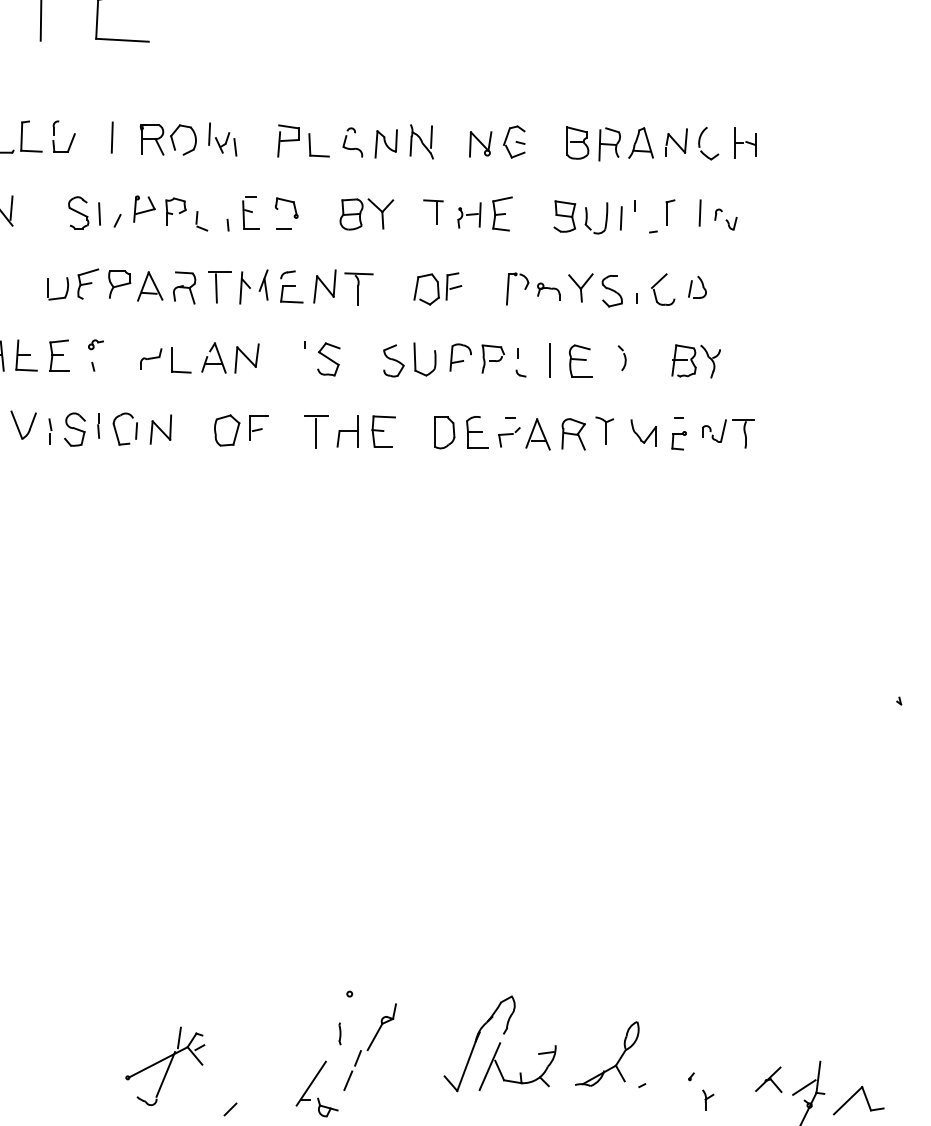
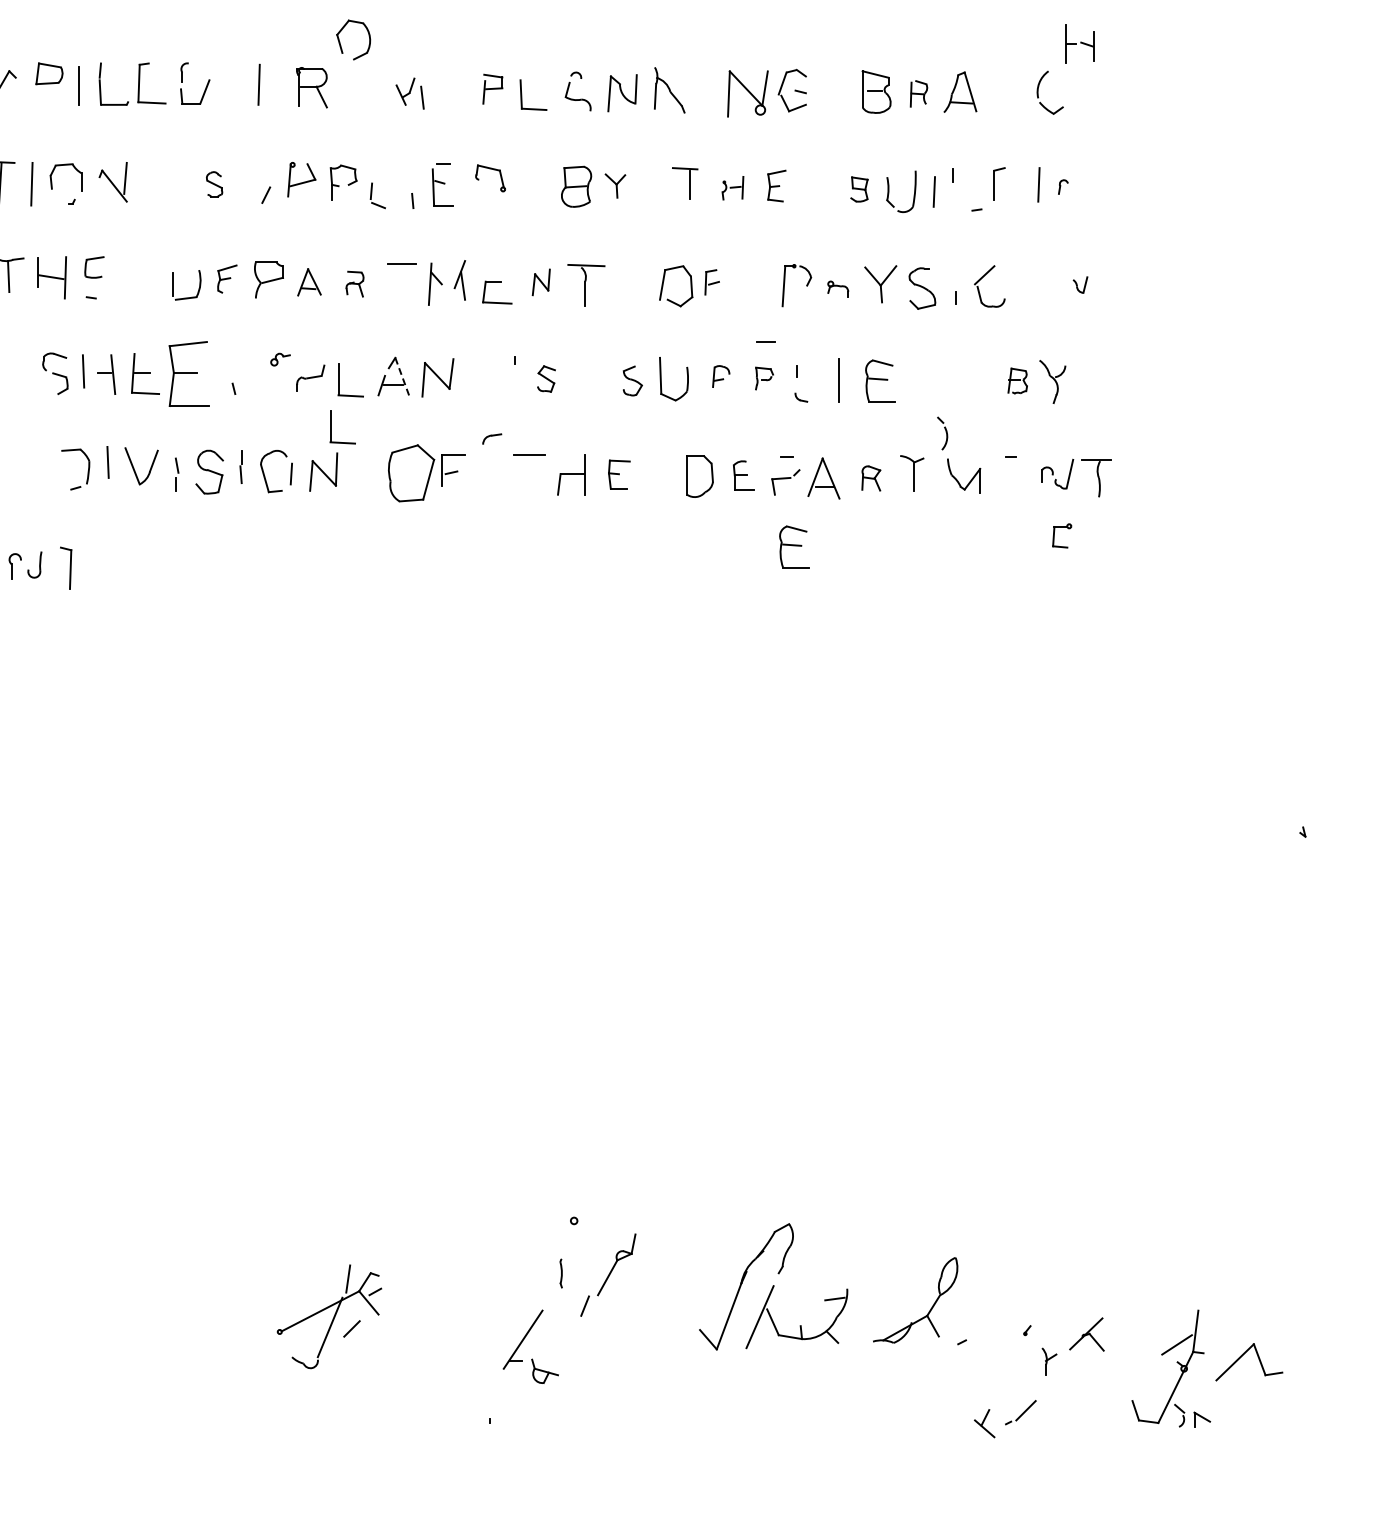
line: (209, 134) -> (387, 80), removed
line: (431, 136) -> (682, 83), removed
part: (288, 140) -> (492, 88), size x0.7
part: (173, 141) -> (340, 41), moved
part: (676, 142) -> (1007, 91), removed
part: (745, 142) -> (1079, 43), moved
part: (480, 144) -> (747, 93), size x1.4
part: (609, 144) -> (918, 93), size x0.6
part: (78, 212) -> (214, 184), size x0.6
line: (99, 213) -> (242, 185), removed
part: (380, 213) -> (615, 185), size x0.6
part: (502, 213) -> (776, 185), size x0.7
part: (469, 215) -> (732, 188), size x0.7
part: (564, 216) -> (859, 189), size x0.6
part: (731, 223) -> (1080, 284), moved
line: (283, 228) -> (765, 341), moved
part: (288, 274) -> (492, 438), moved
part: (88, 283) -> (227, 278), size x0.7
part: (702, 285) -> (1041, 280), removed
part: (150, 286) -> (309, 282), size x0.7
part: (325, 286) -> (541, 282), size x0.6
part: (453, 286) -> (711, 282), size x0.7
part: (184, 287) -> (354, 283), size x0.6
line: (215, 288) -> (396, 284), removed
part: (549, 291) -> (838, 288), size x0.7
part: (95, 344) -> (280, 359), moved
part: (59, 355) -> (189, 373), size x1.6
part: (460, 357) -> (720, 376), size x0.6
line: (220, 358) -> (402, 377), solid -> dashed
part: (622, 358) -> (942, 433), moved
part: (328, 359) -> (546, 378), size x0.6
part: (493, 359) -> (764, 378), size x0.6
part: (393, 360) -> (632, 380), size x0.7
part: (684, 360) -> (1017, 380), size x0.6
part: (166, 395) -> (331, 427), added
part: (227, 430) -> (411, 473), size x1.4
part: (383, 431) -> (619, 474), size x0.7
part: (477, 432) -> (743, 475), size x0.7
line: (316, 433) -> (529, 477), removed
part: (573, 434) -> (871, 478), size x0.6
part: (679, 434) -> (1062, 527), moved
part: (515, 485) -> (794, 546), added
part: (768, 1079) -> (1086, 1334), moved
line: (348, 1080) -> (572, 1335), removed
line: (230, 1109) -> (351, 1328), moved

